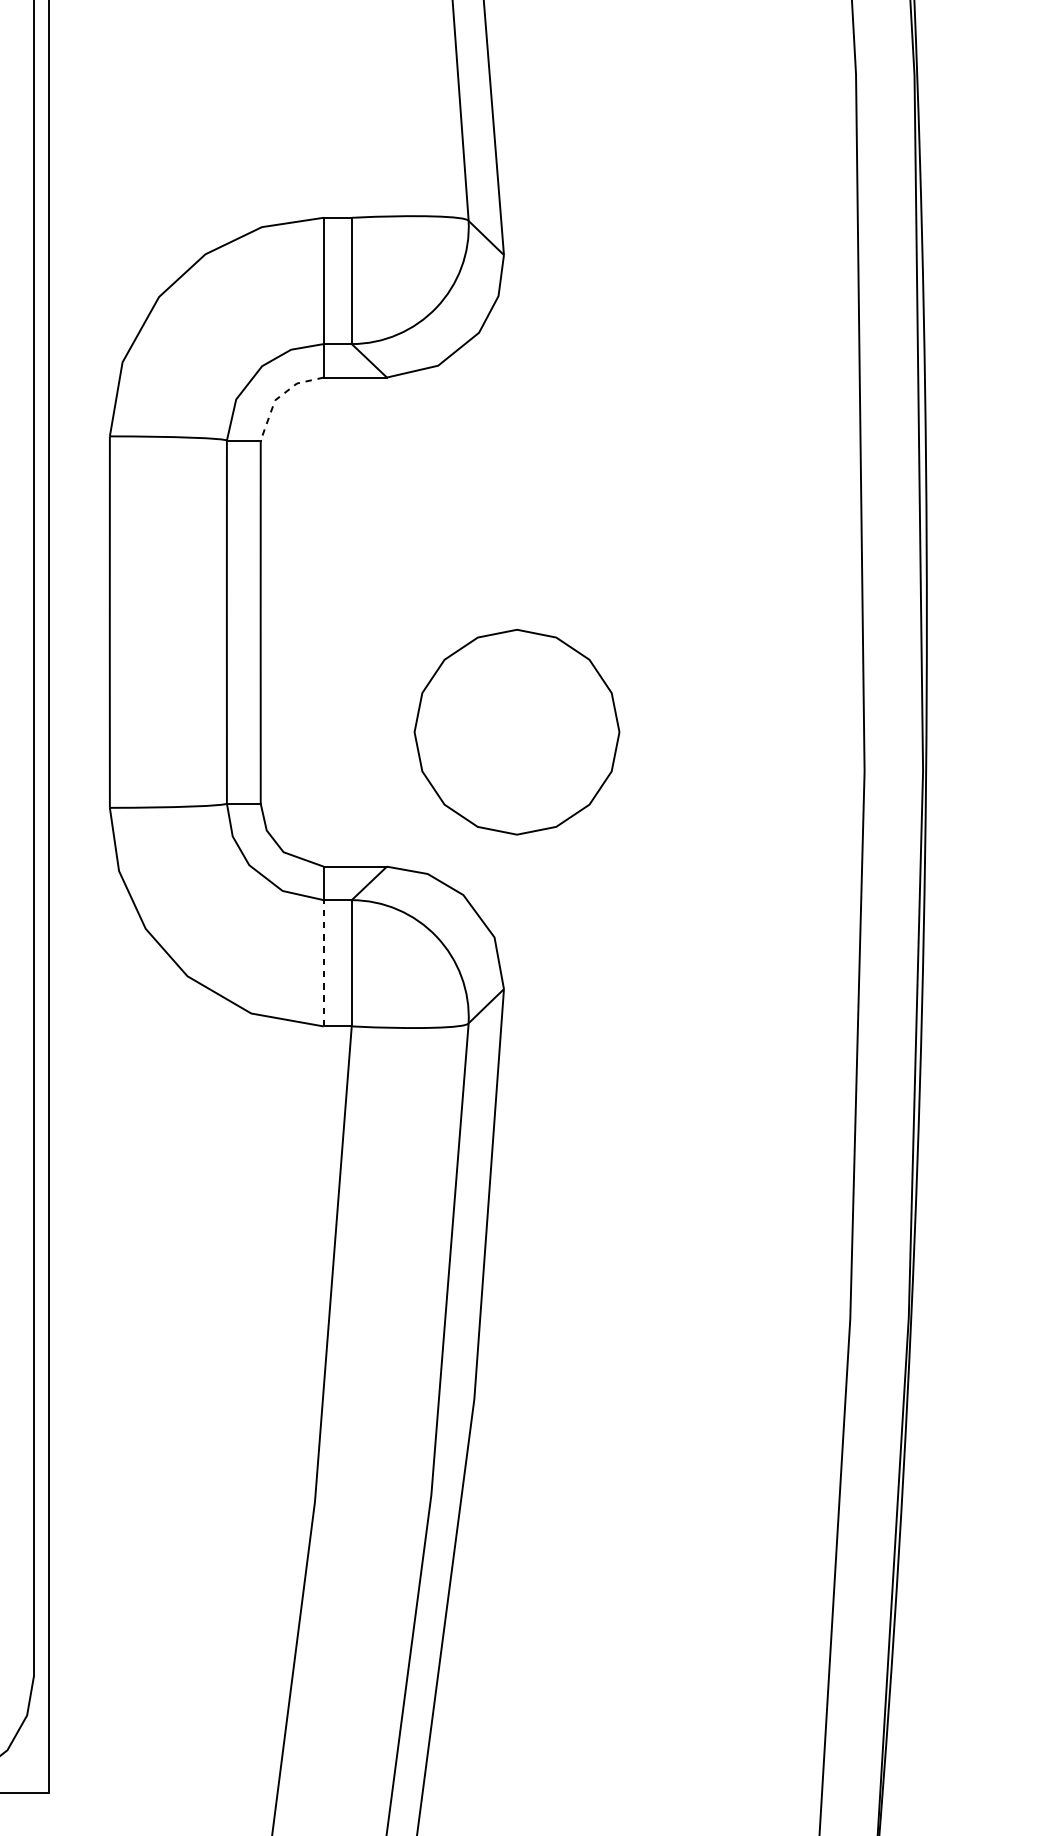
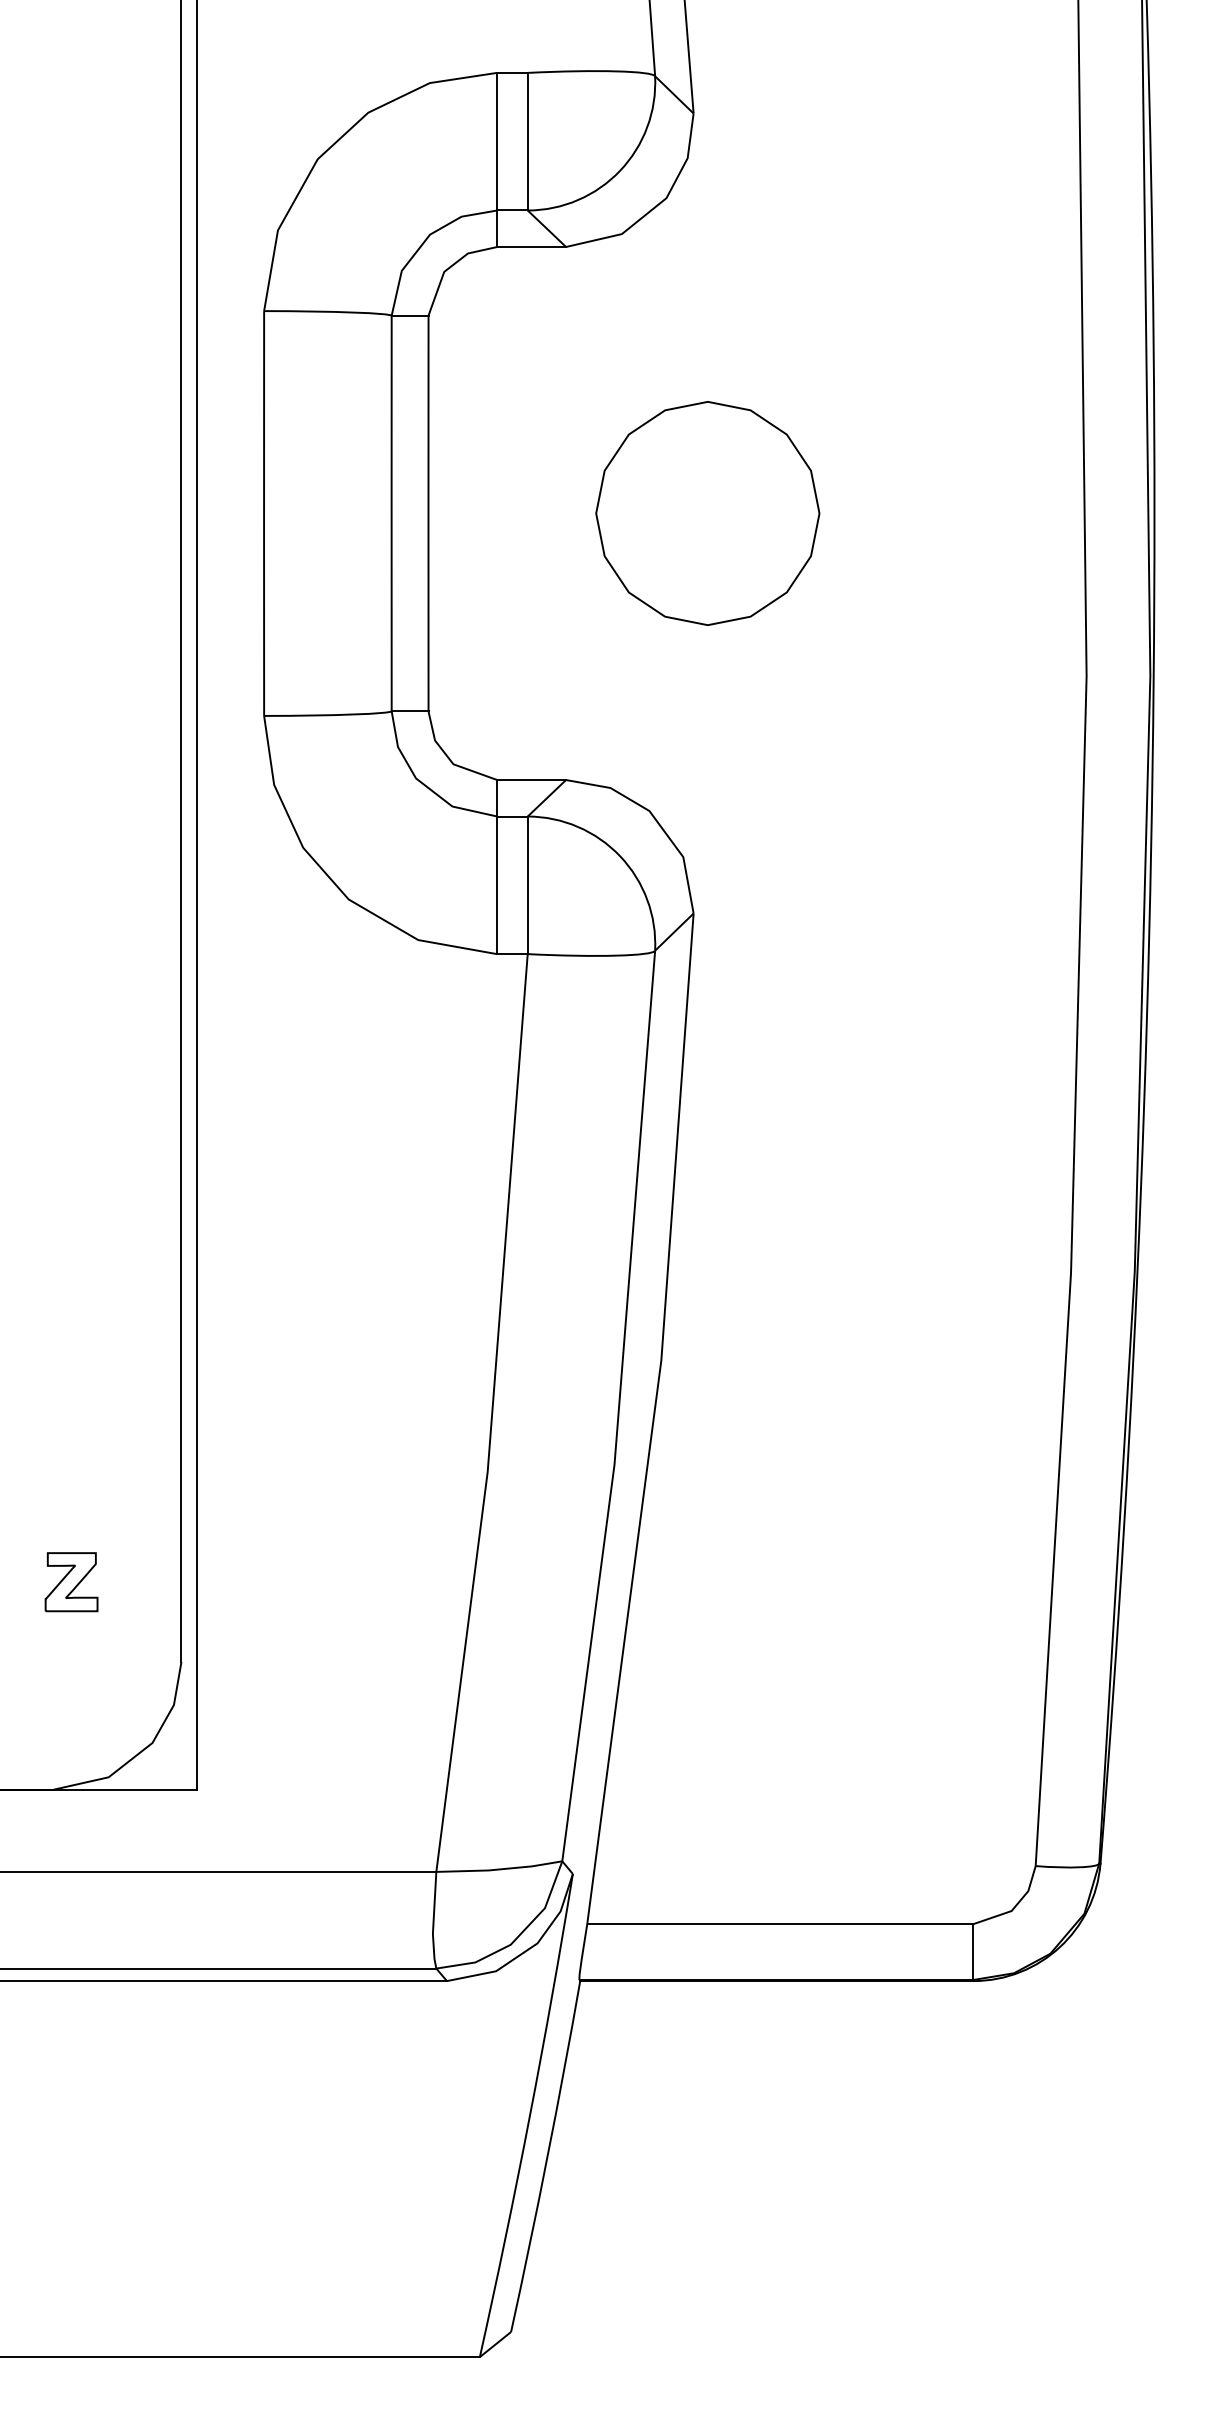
line: (279, 396) -> (449, 267), dashed -> solid
part: (516, 732) -> (707, 513), moved
line: (324, 963) -> (497, 885), dashed -> solid

